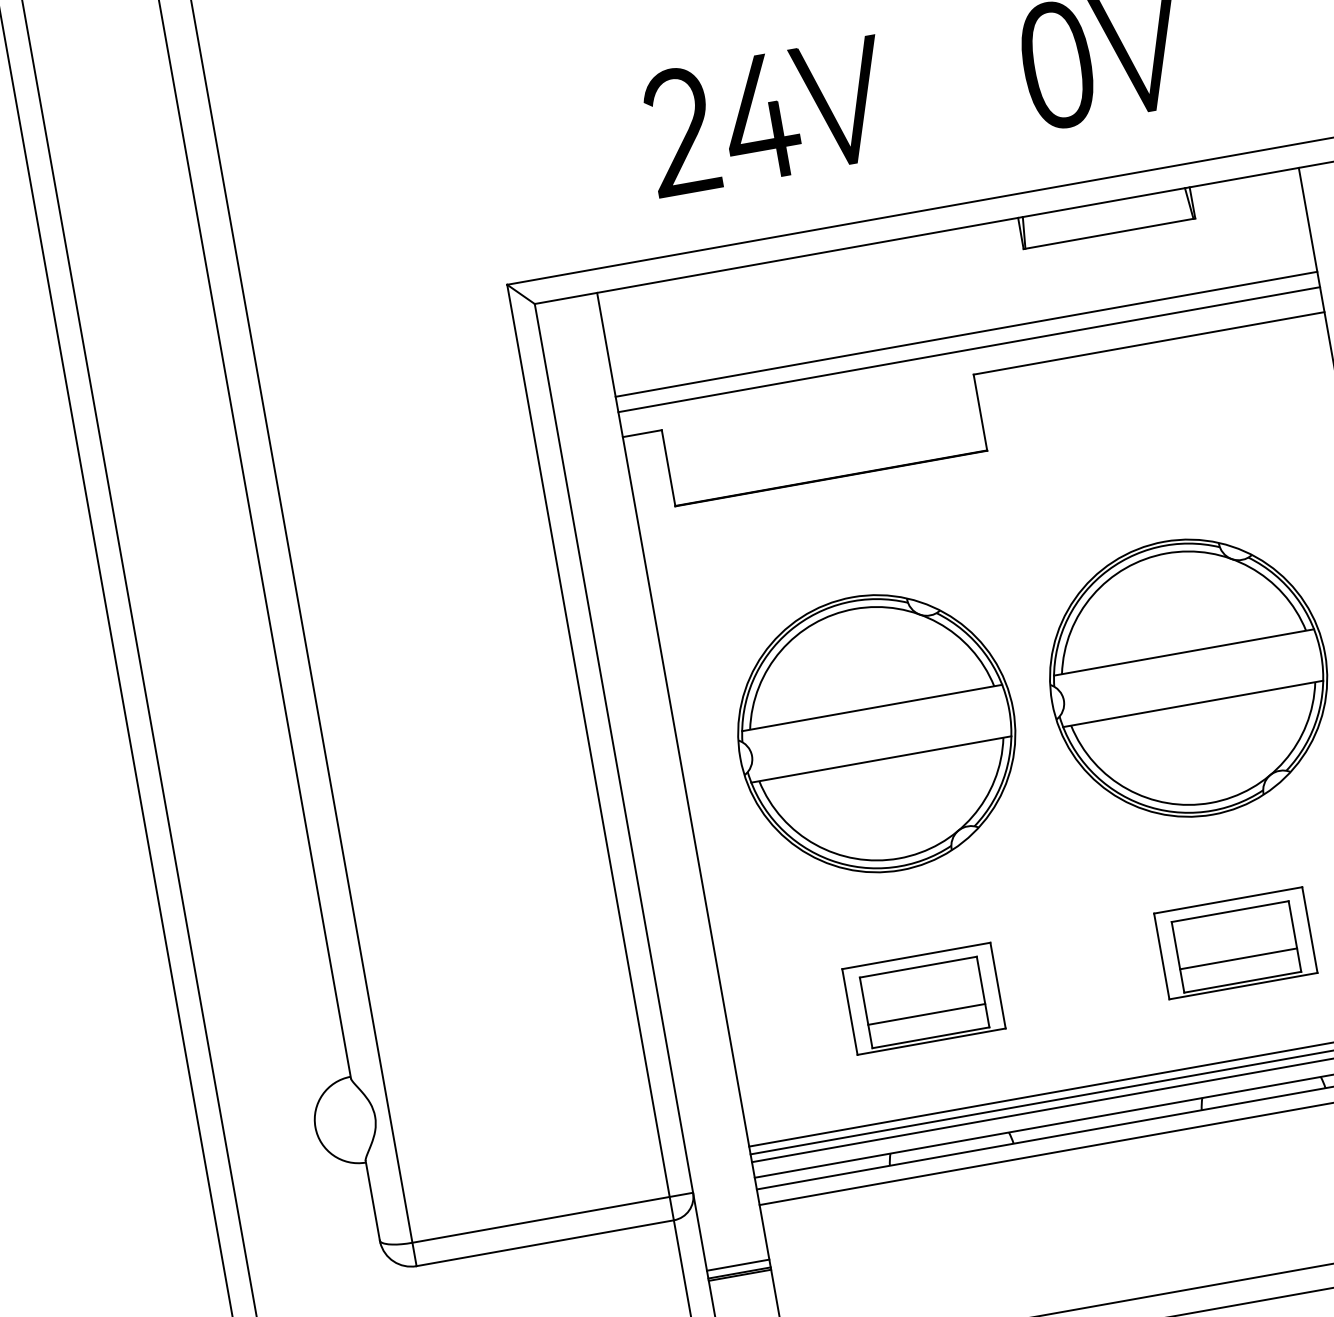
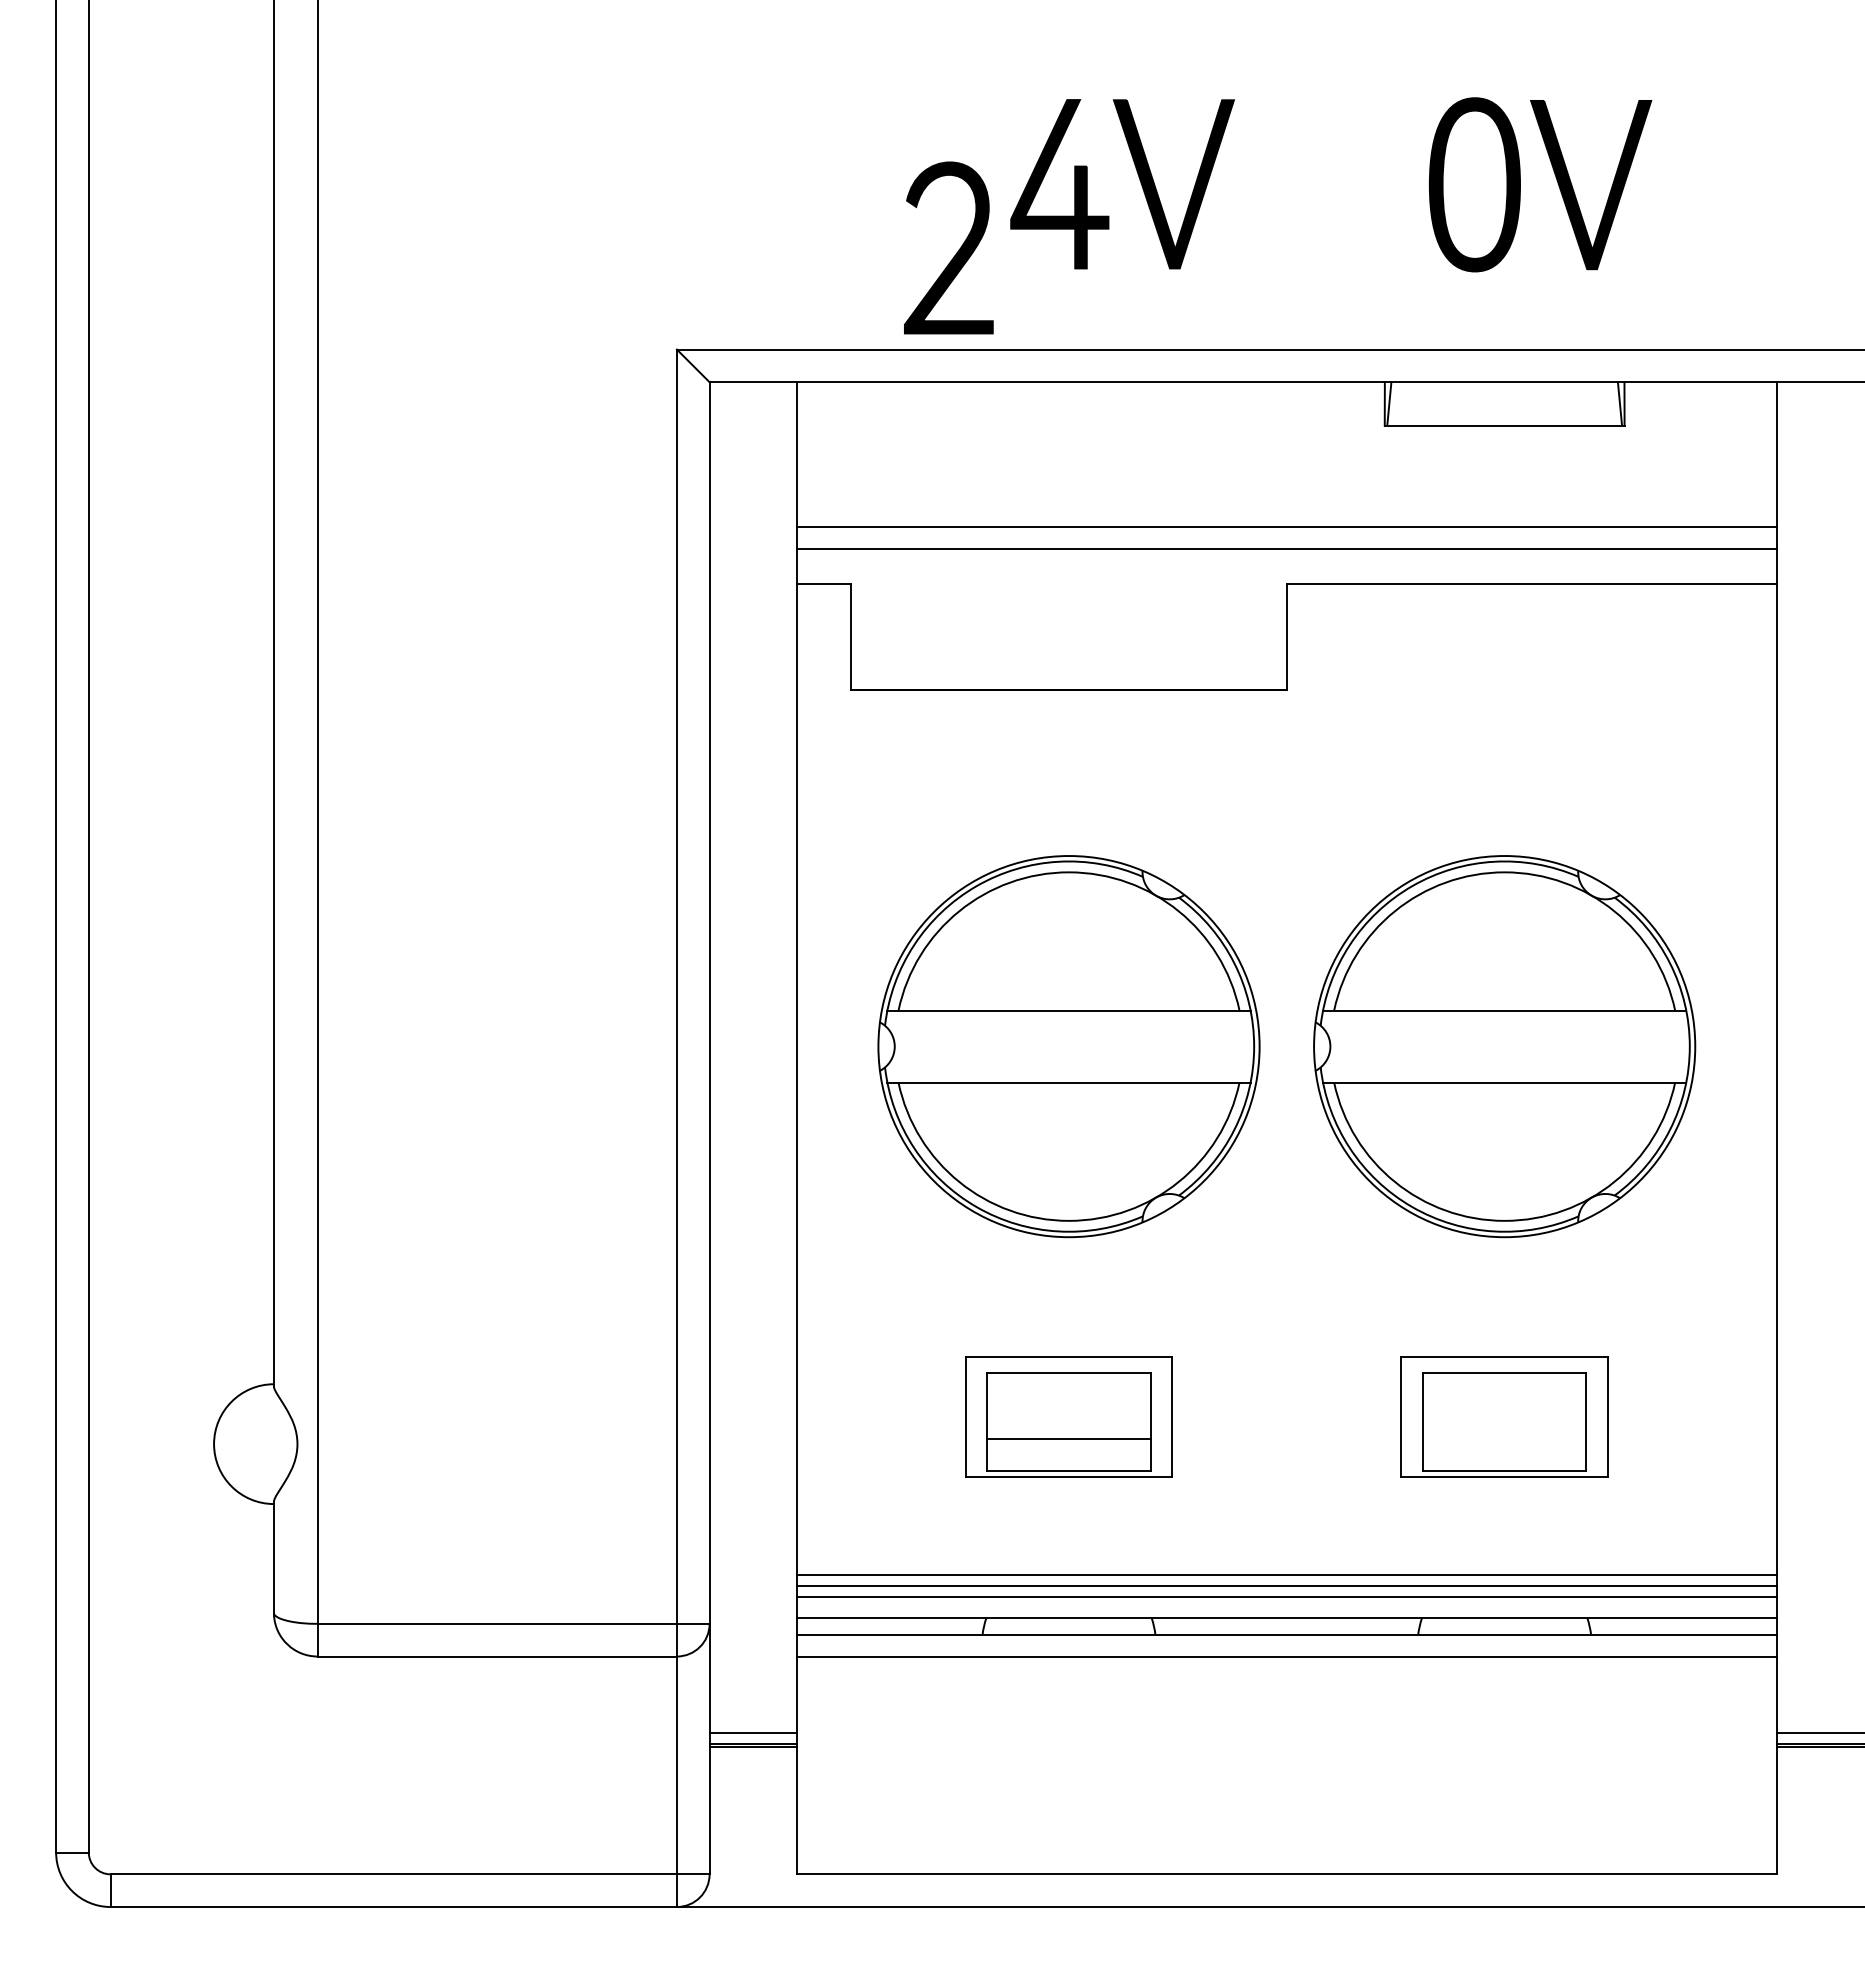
part: (686, 133) -> (956, 252), moved
line: (1238, 958) -> (1504, 1438), removed

